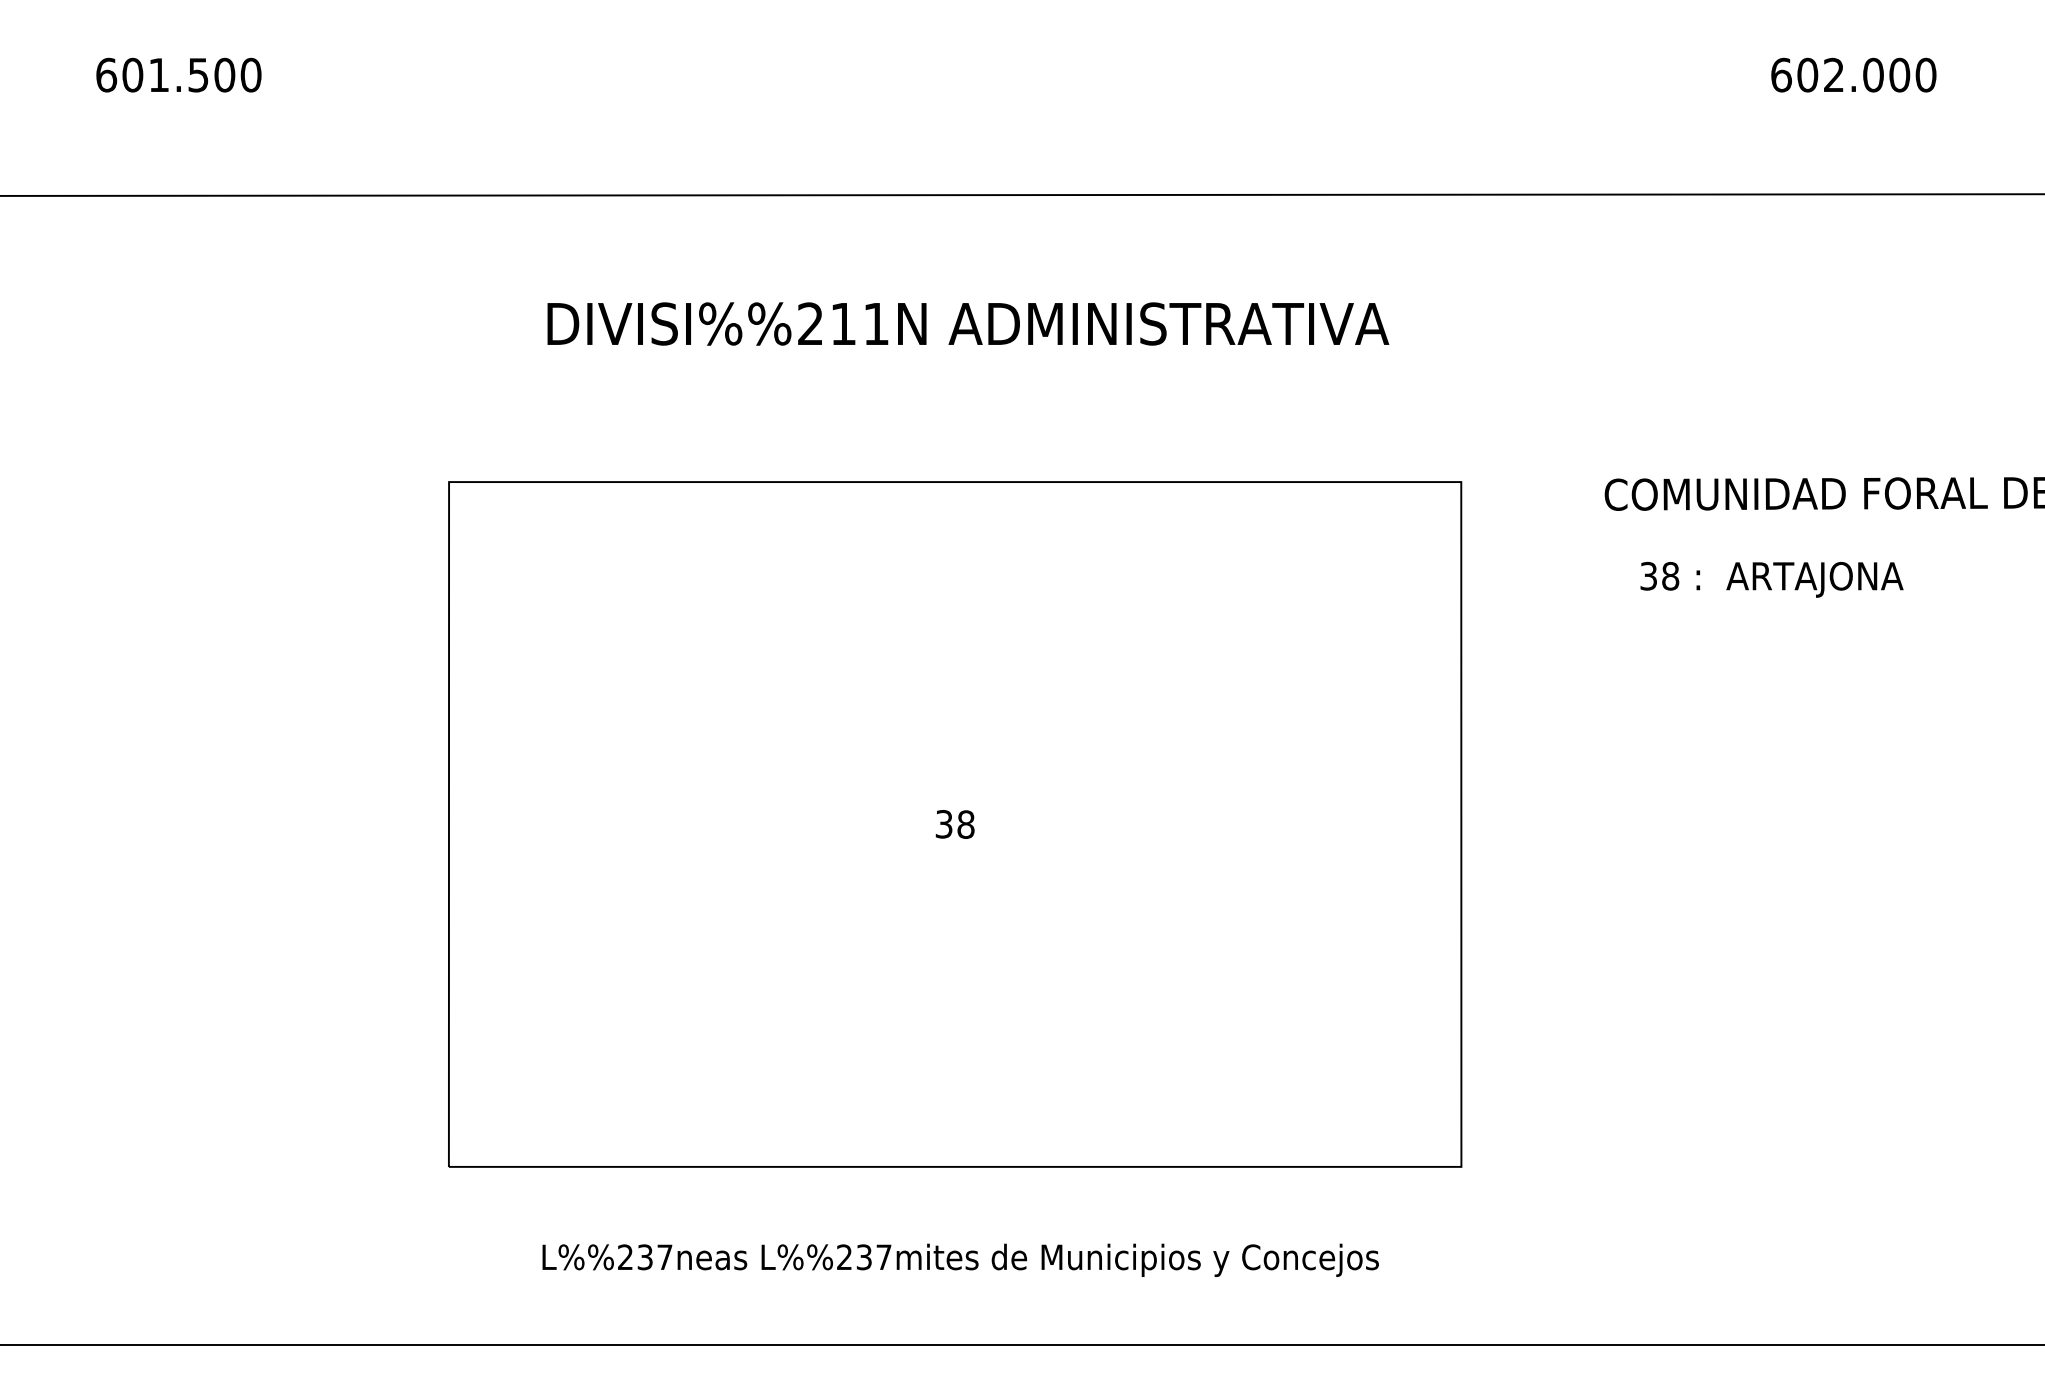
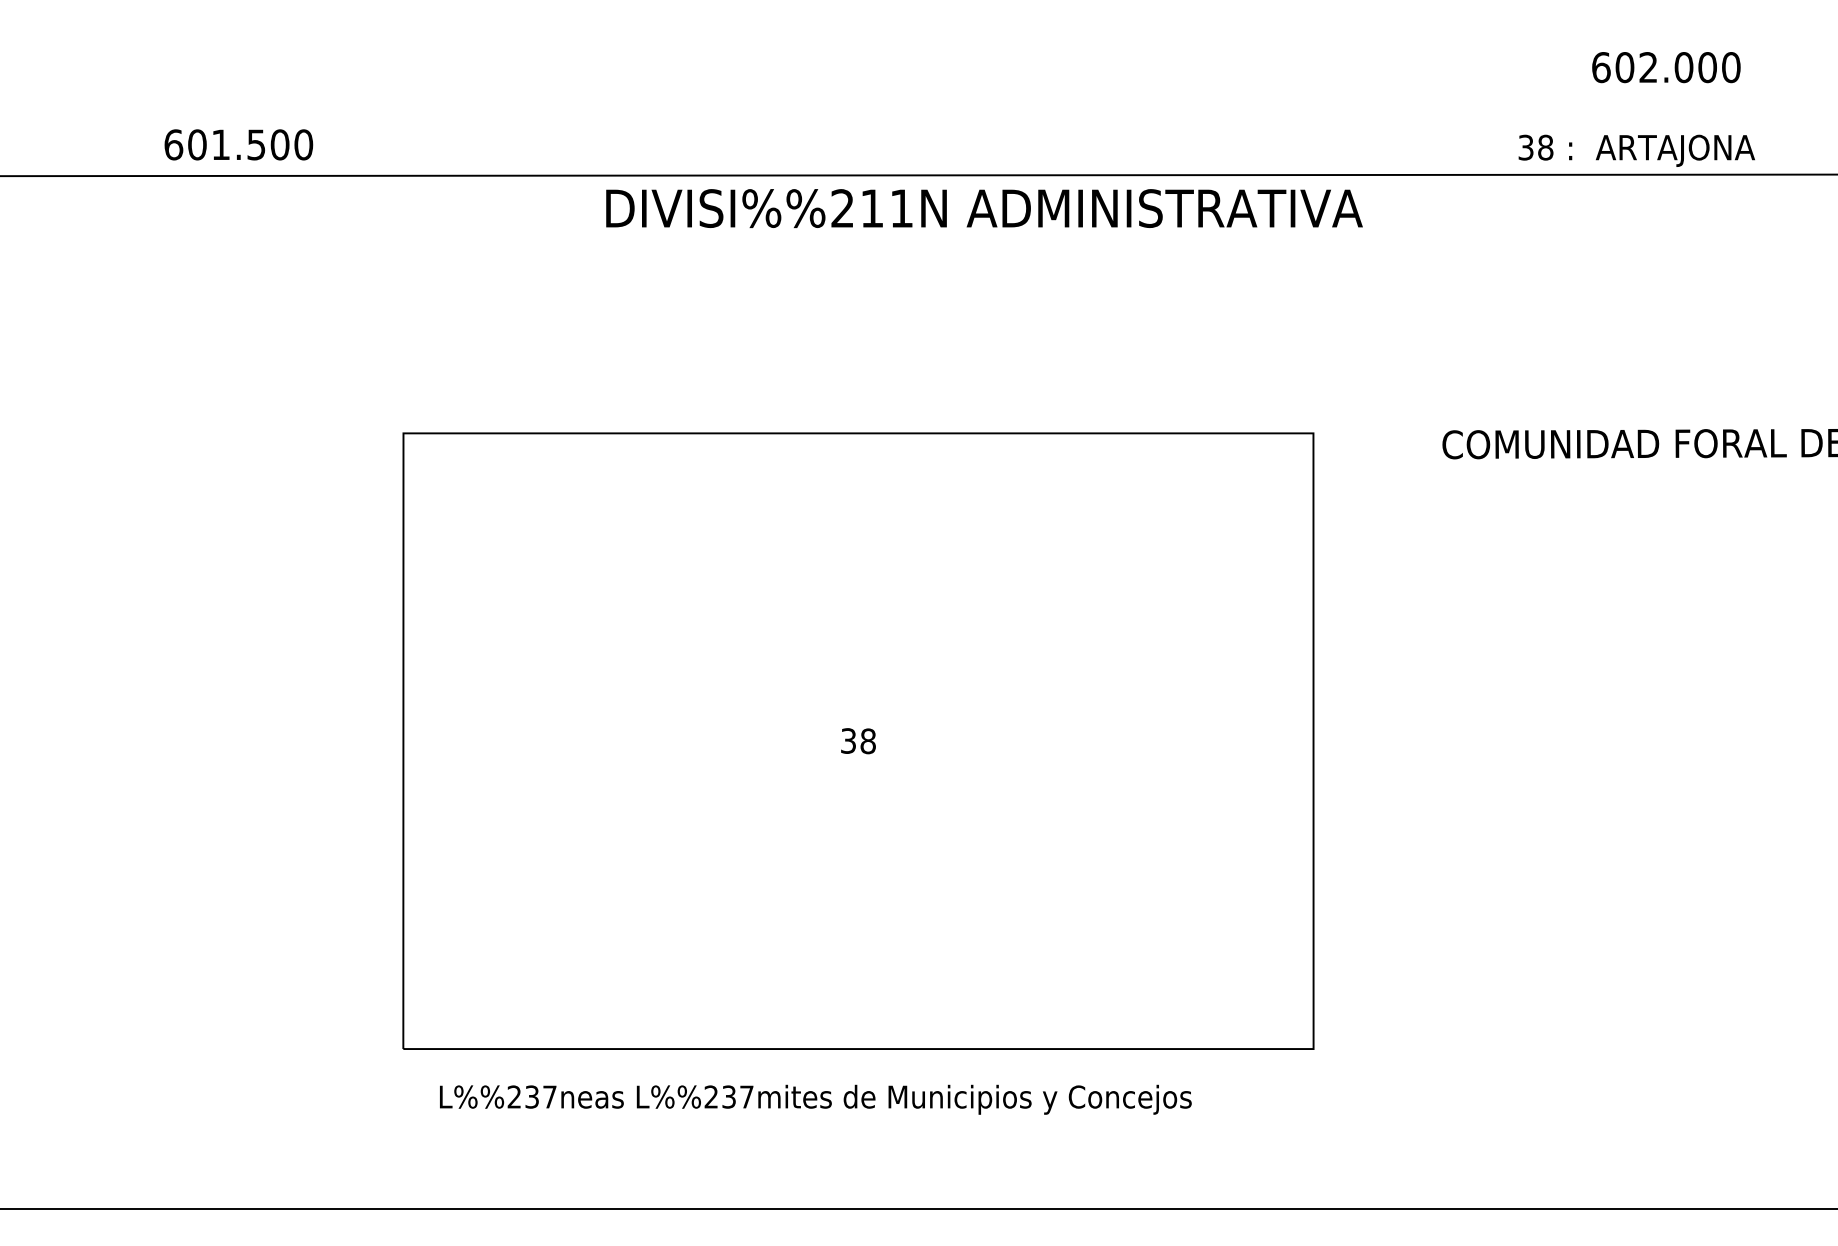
text: (178, 74) -> (238, 144), moved
text: (968, 323) -> (984, 208), moved
text: (1771, 579) -> (1636, 150), moved
text: (960, 1259) -> (815, 1099), moved

